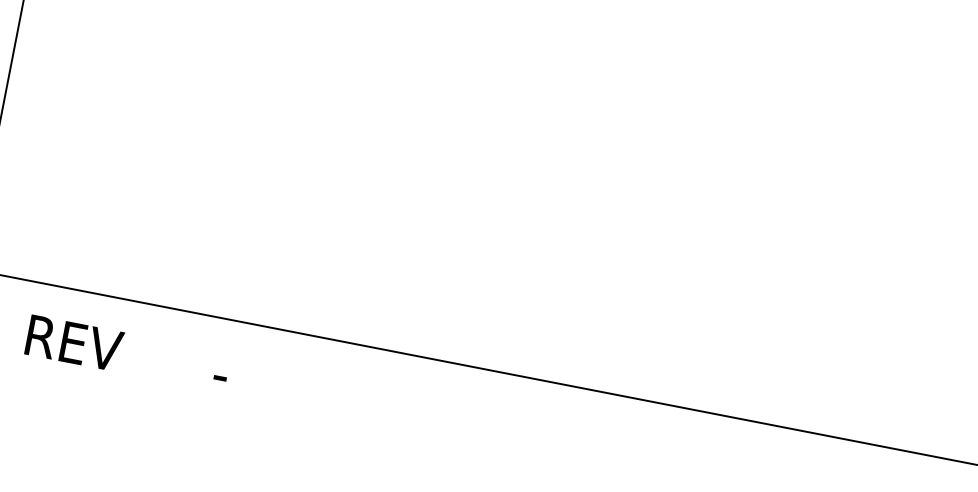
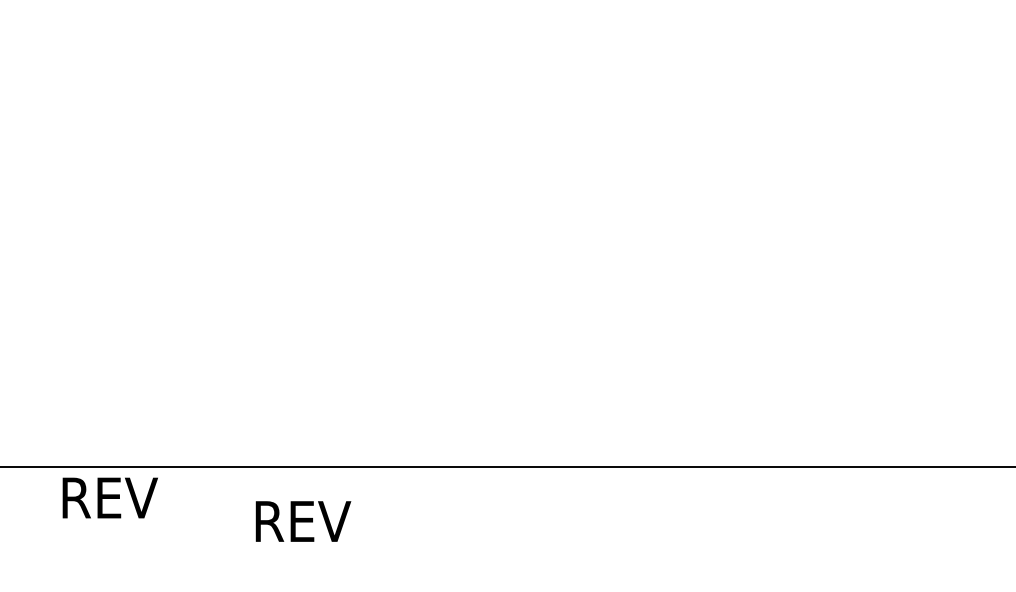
text: (73, 342) -> (109, 497), moved
text: (262, 381) -> (302, 521), - -> REV

